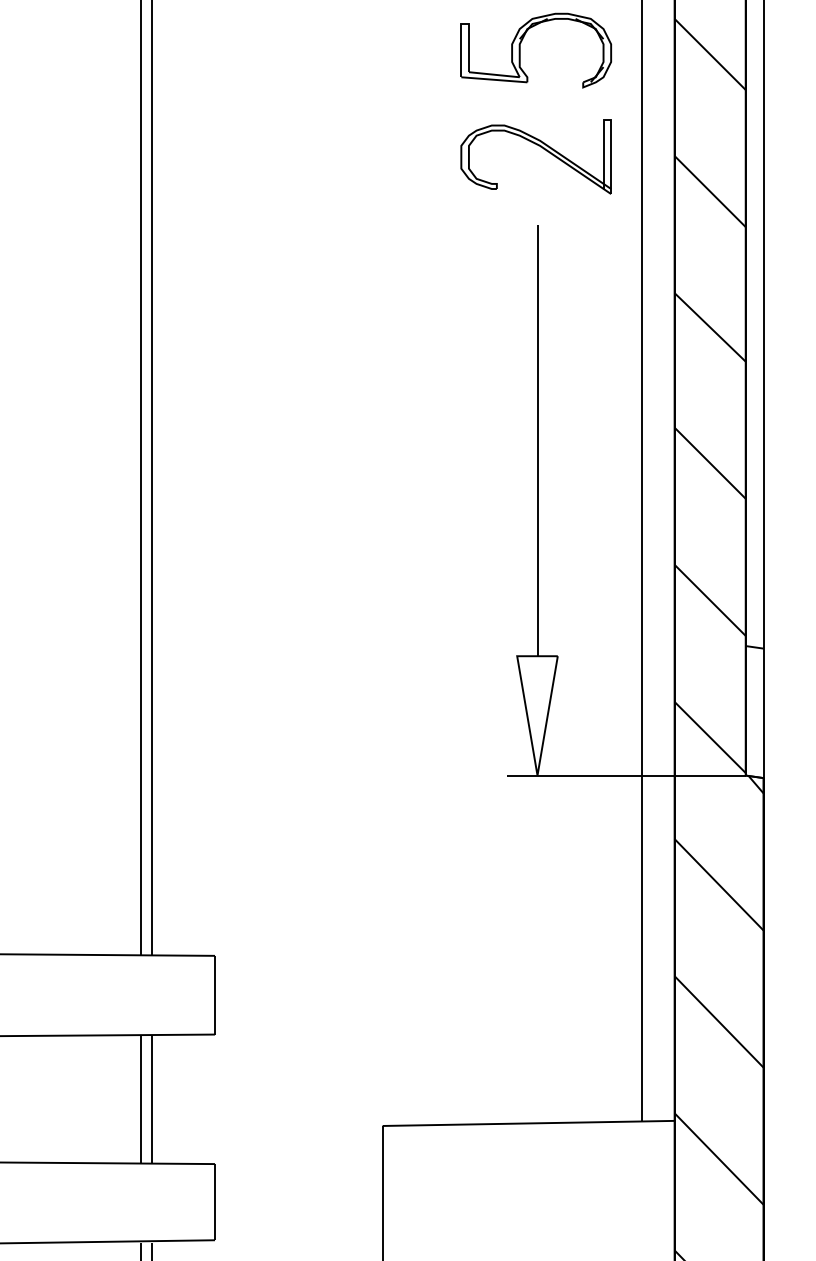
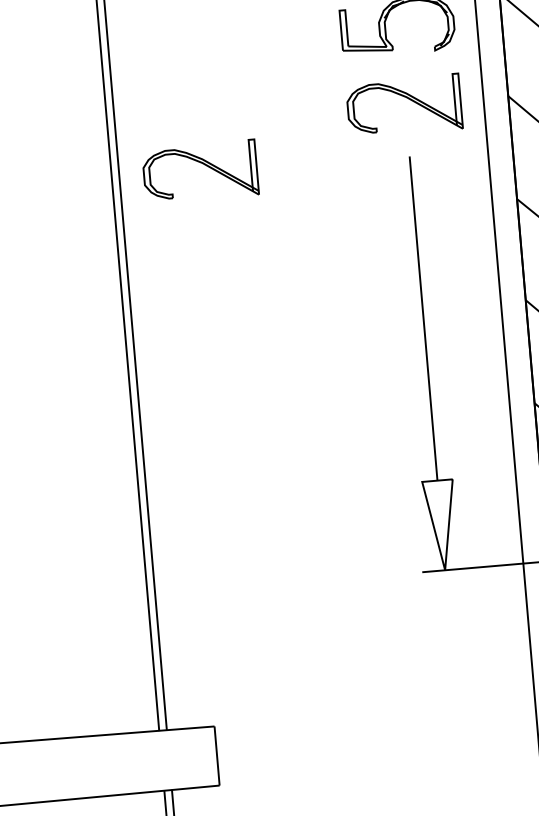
part: (263, 211) -> (203, 164), added

